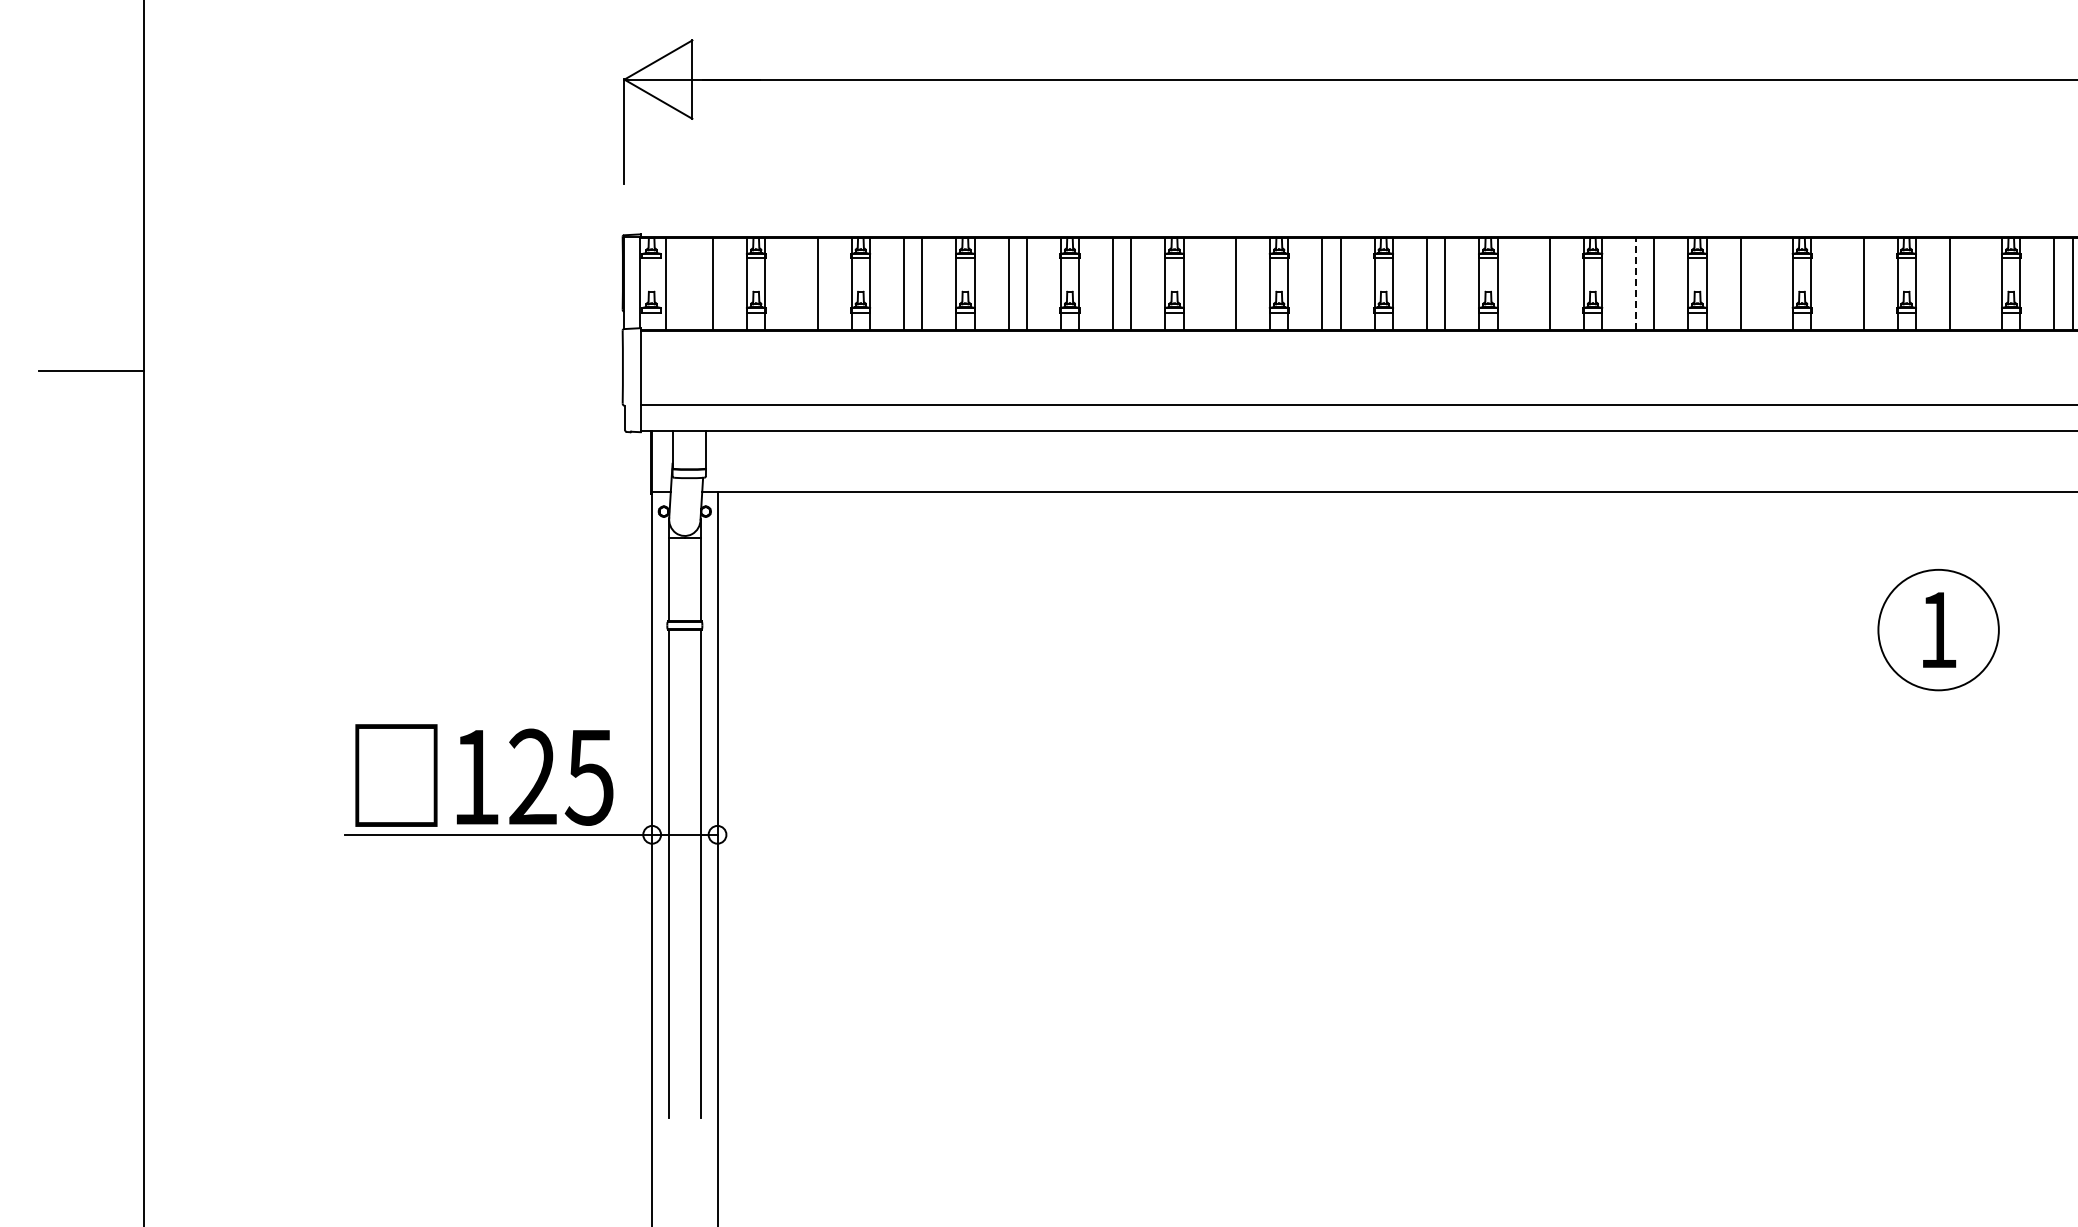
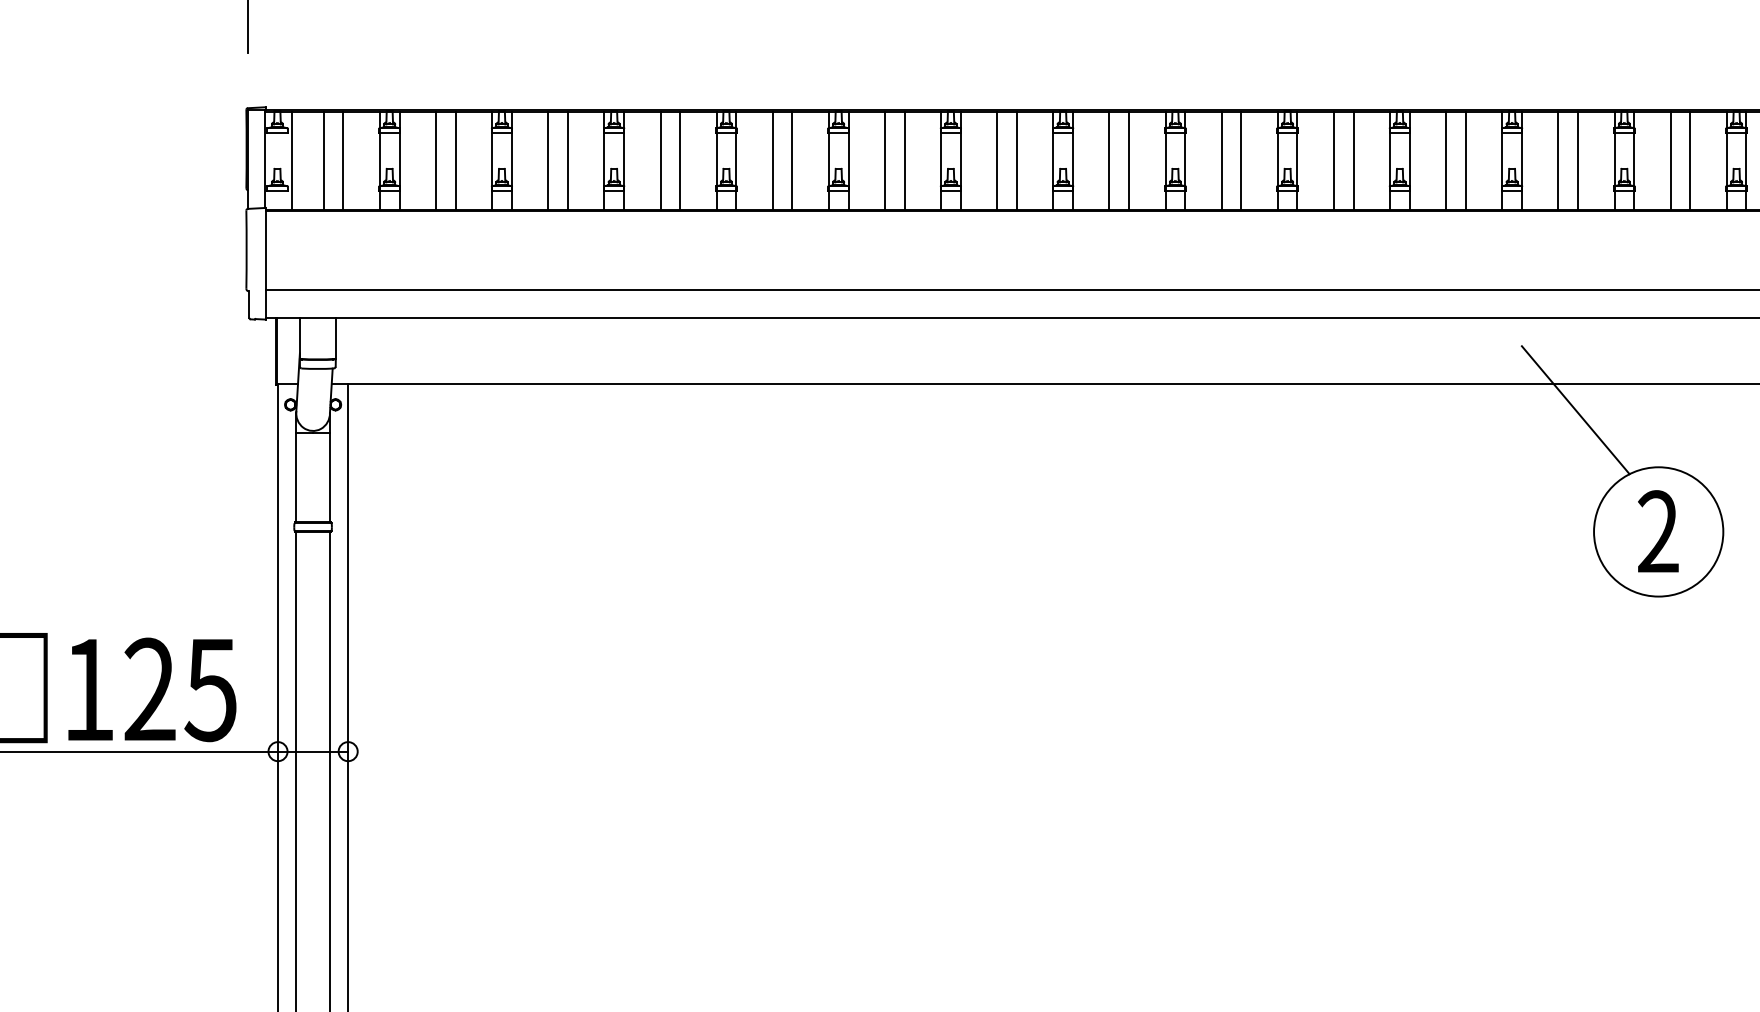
line: (1636, 283) -> (1334, 159), dashed -> solid
line: (694, 284) -> (323, 161), added
line: (799, 284) -> (436, 161), added
line: (1217, 284) -> (884, 161), added
line: (1531, 284) -> (1221, 161), added
line: (1758, 284) -> (1465, 161), added
line: (1845, 284) -> (1558, 161), added
line: (1968, 284) -> (1690, 161), added
line: (1861, 516) -> (1575, 410), added
text: (1938, 629) -> (1658, 531), 1 -> 2

